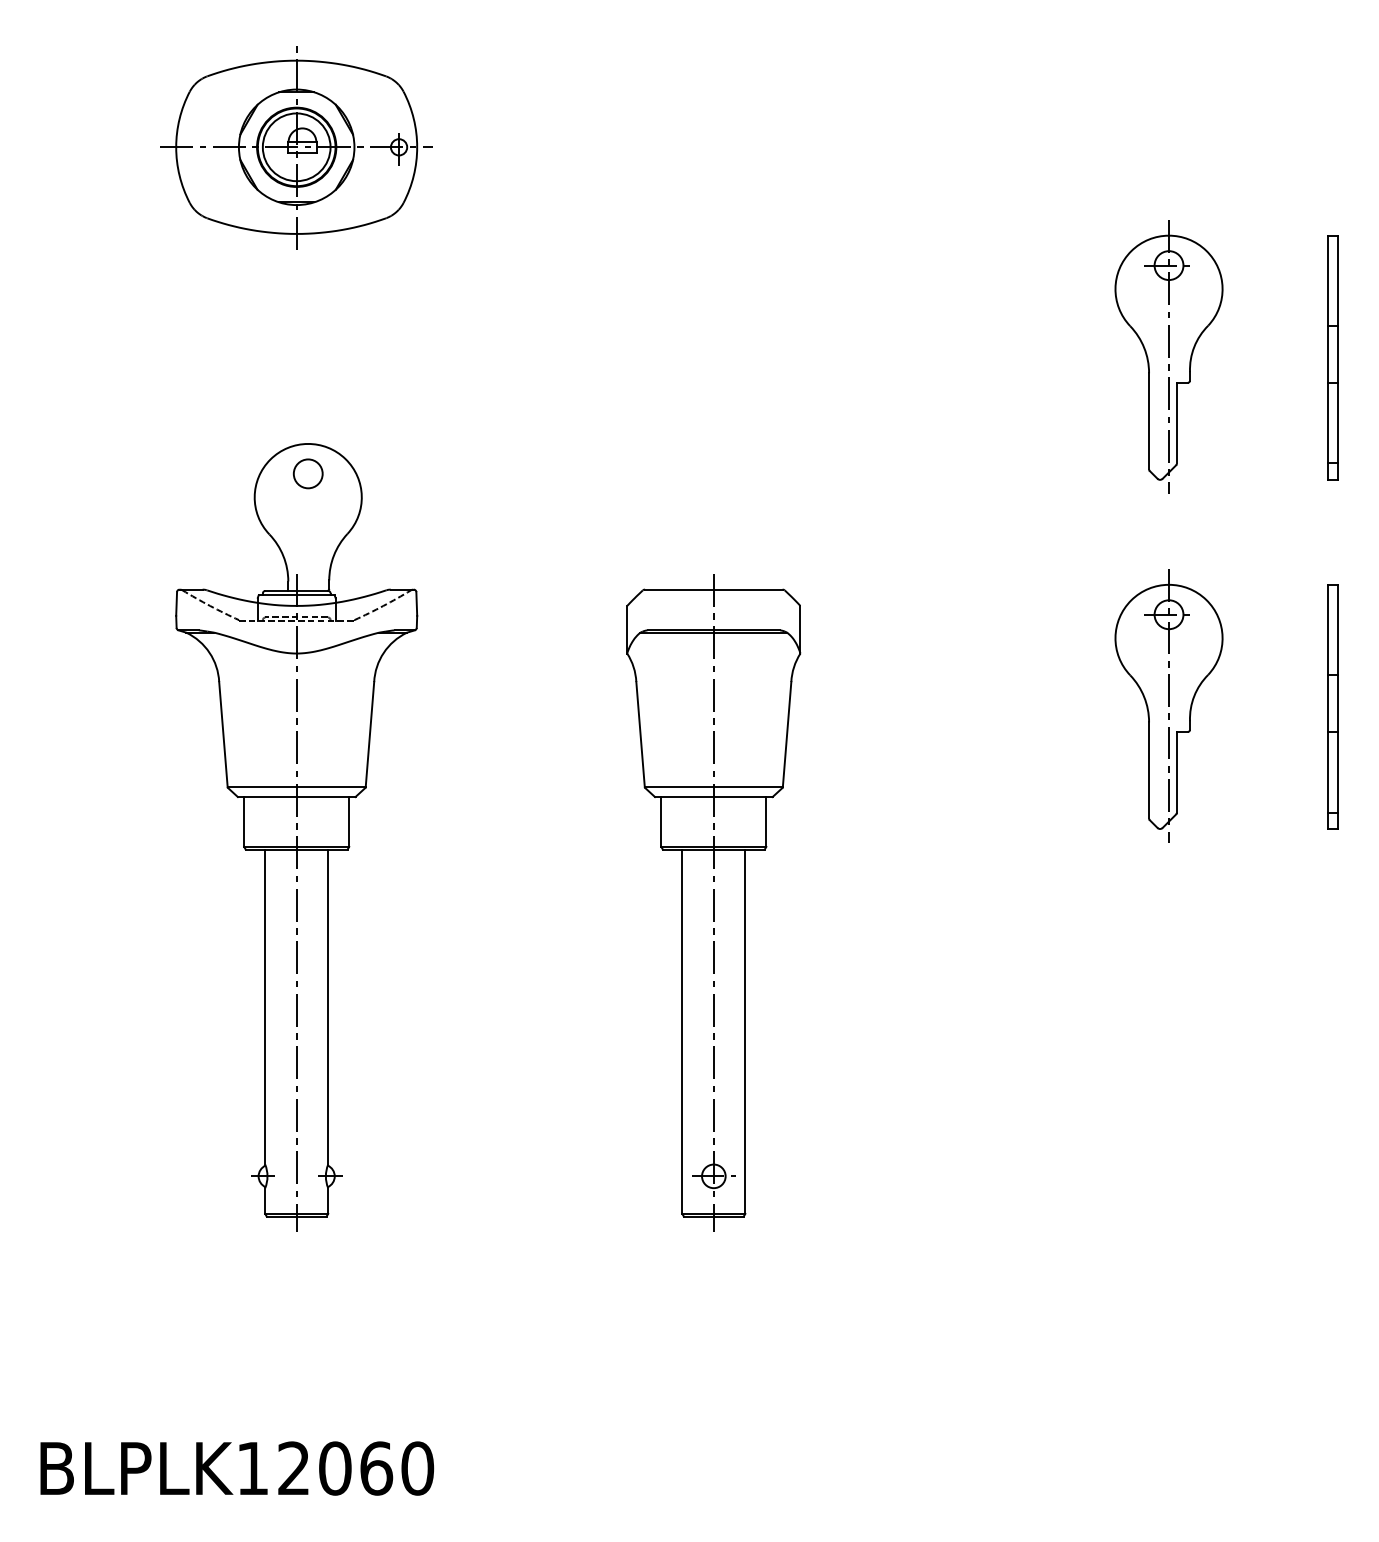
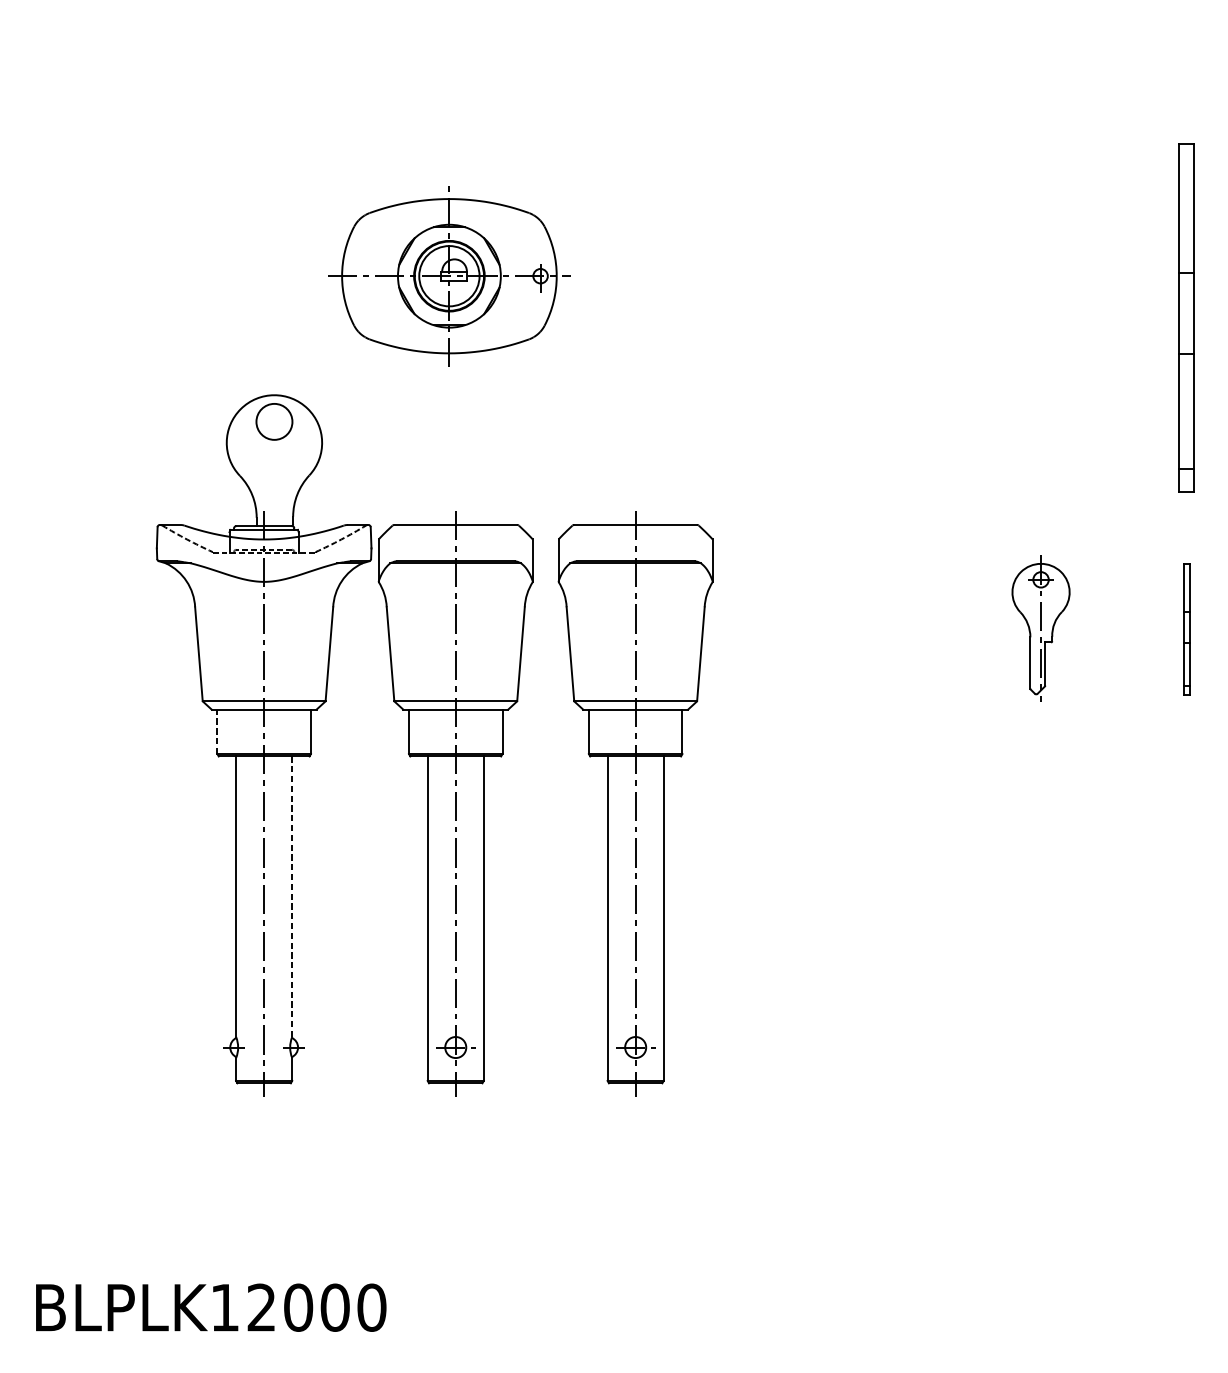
part: (296, 147) -> (449, 276), moved
part: (1168, 356) -> (1040, 317), removed
part: (1332, 357) -> (1186, 318), size x1.6
circle: (307, 473) -> (273, 421), size x1.4
part: (1168, 705) -> (1040, 628), size x0.6
part: (1332, 706) -> (1186, 629), size x0.6
line: (244, 821) -> (217, 731), solid -> dashed
part: (511, 902) -> (455, 803), added
line: (328, 1007) -> (292, 897), solid -> dashed
text: (376, 1468) -> (335, 1307), BLPLK12060 -> BLPLK12000

